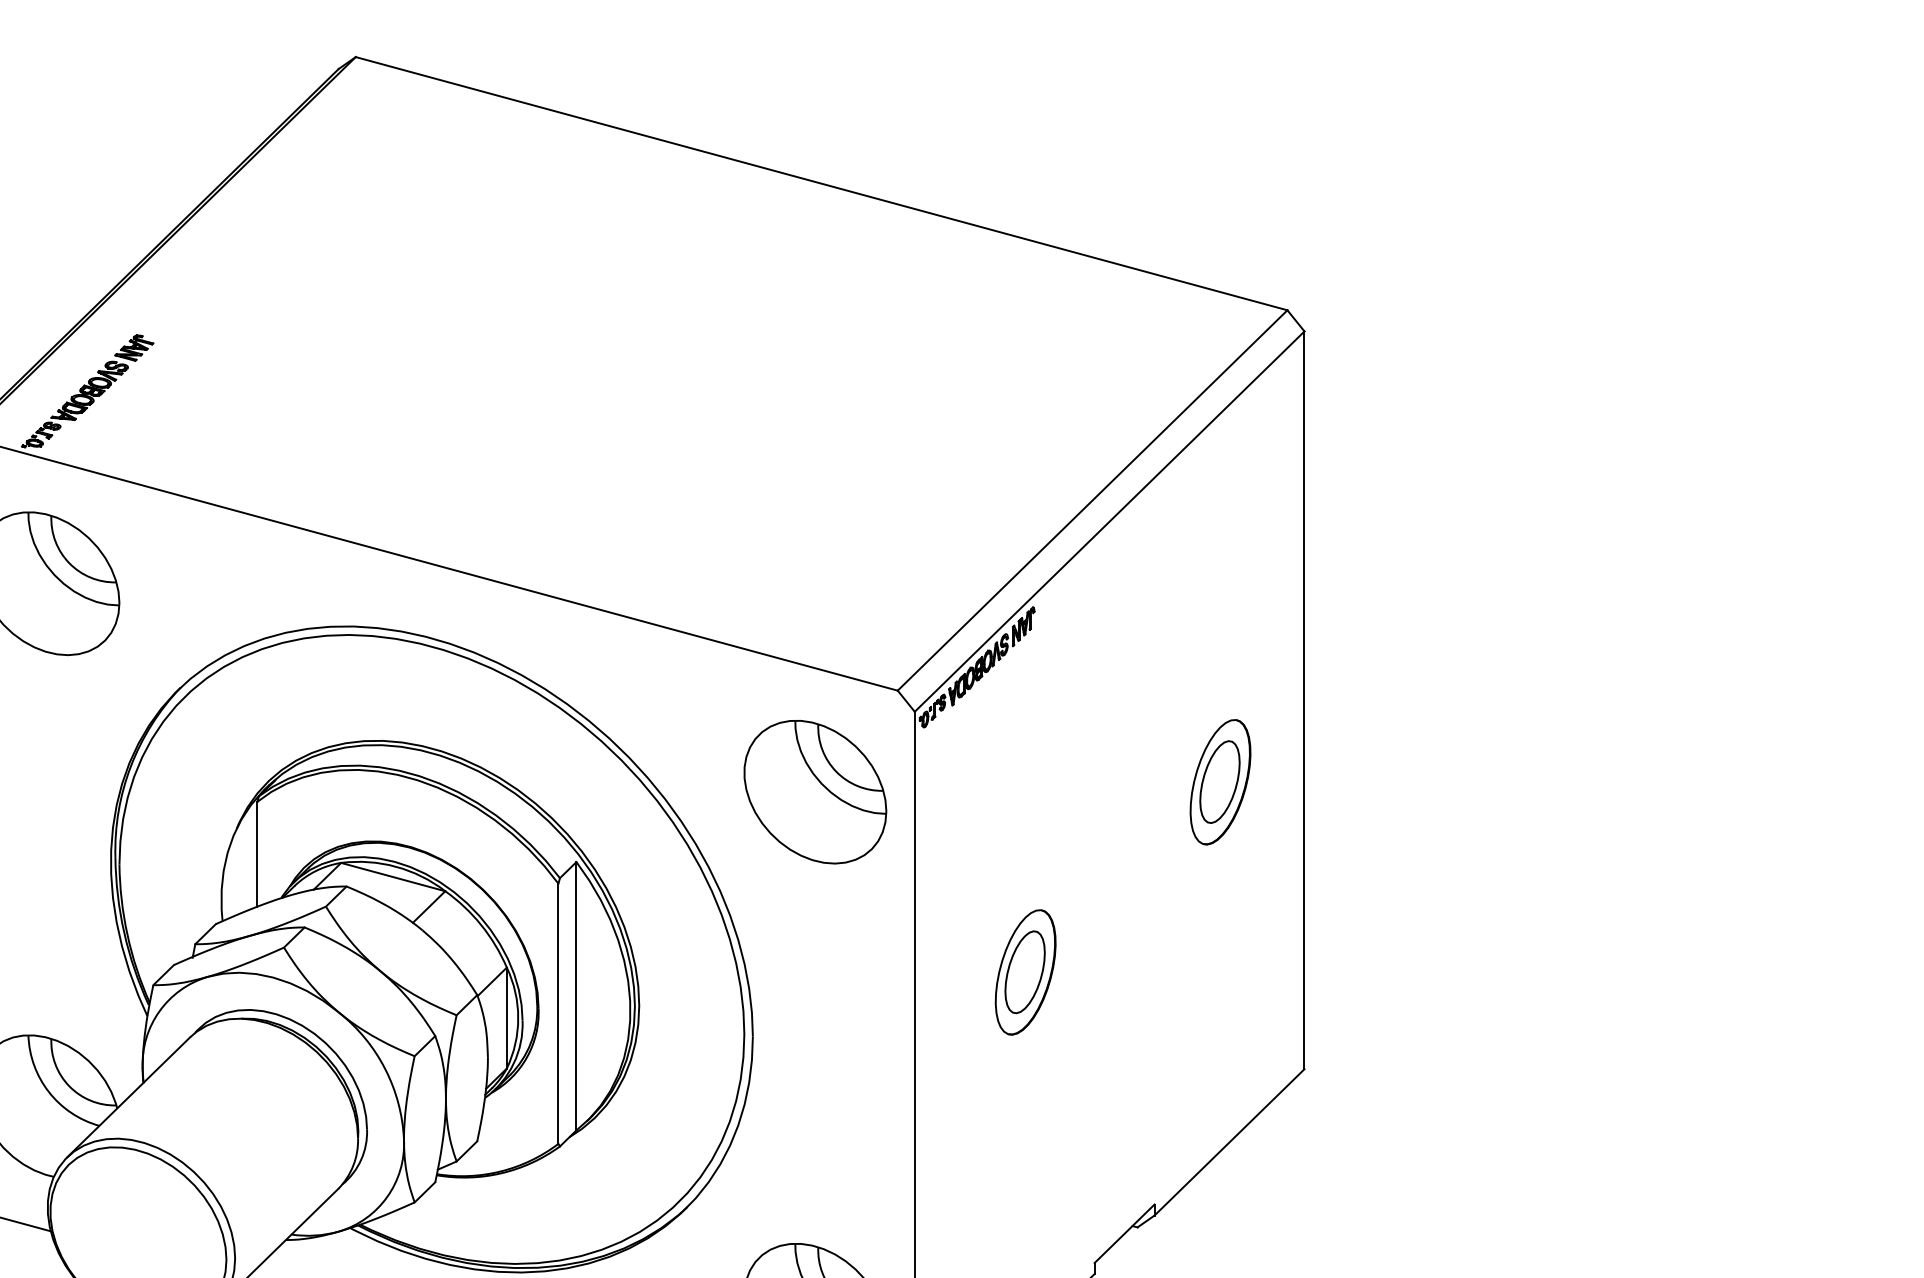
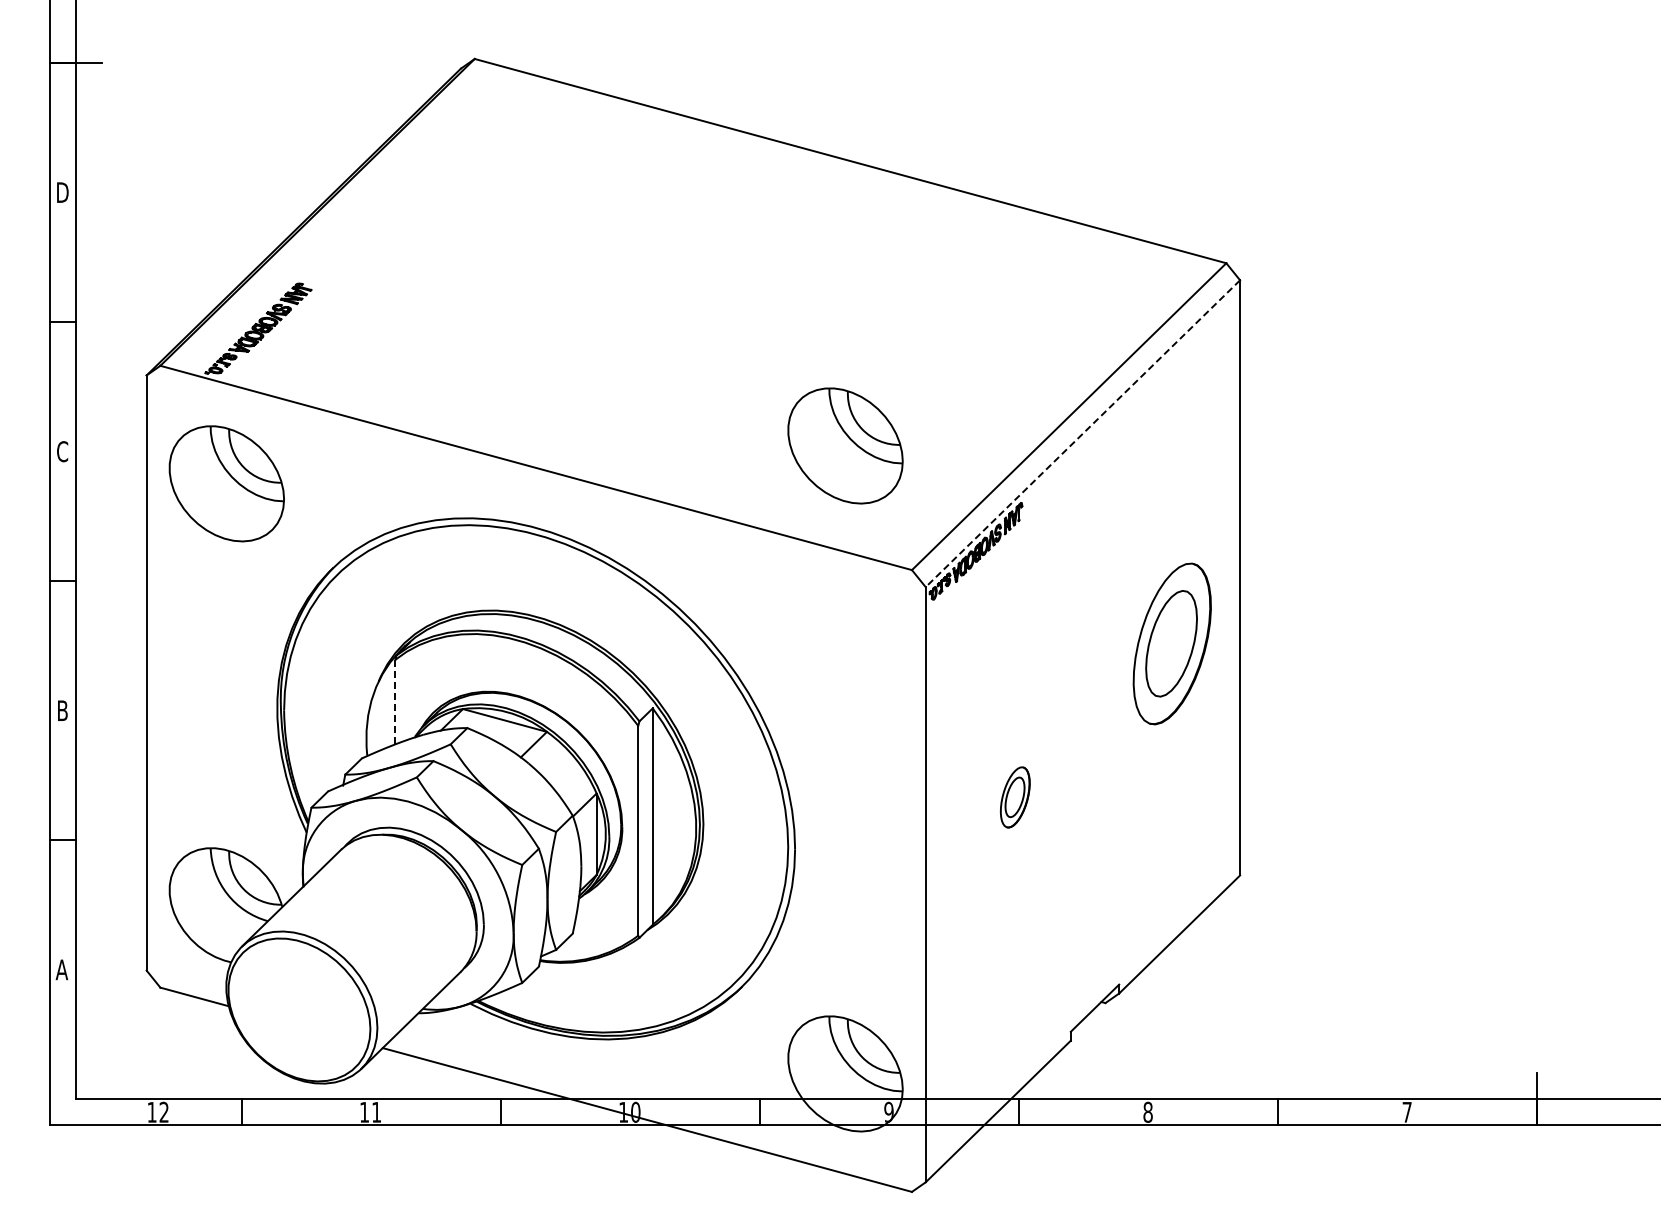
line: (1109, 521) -> (1082, 433), solid -> dashed
part: (1220, 781) -> (1172, 643), size x1.6
part: (815, 791) -> (845, 445), moved
line: (257, 854) -> (395, 702), solid -> dashed
part: (1026, 972) -> (1015, 797), size x0.6

